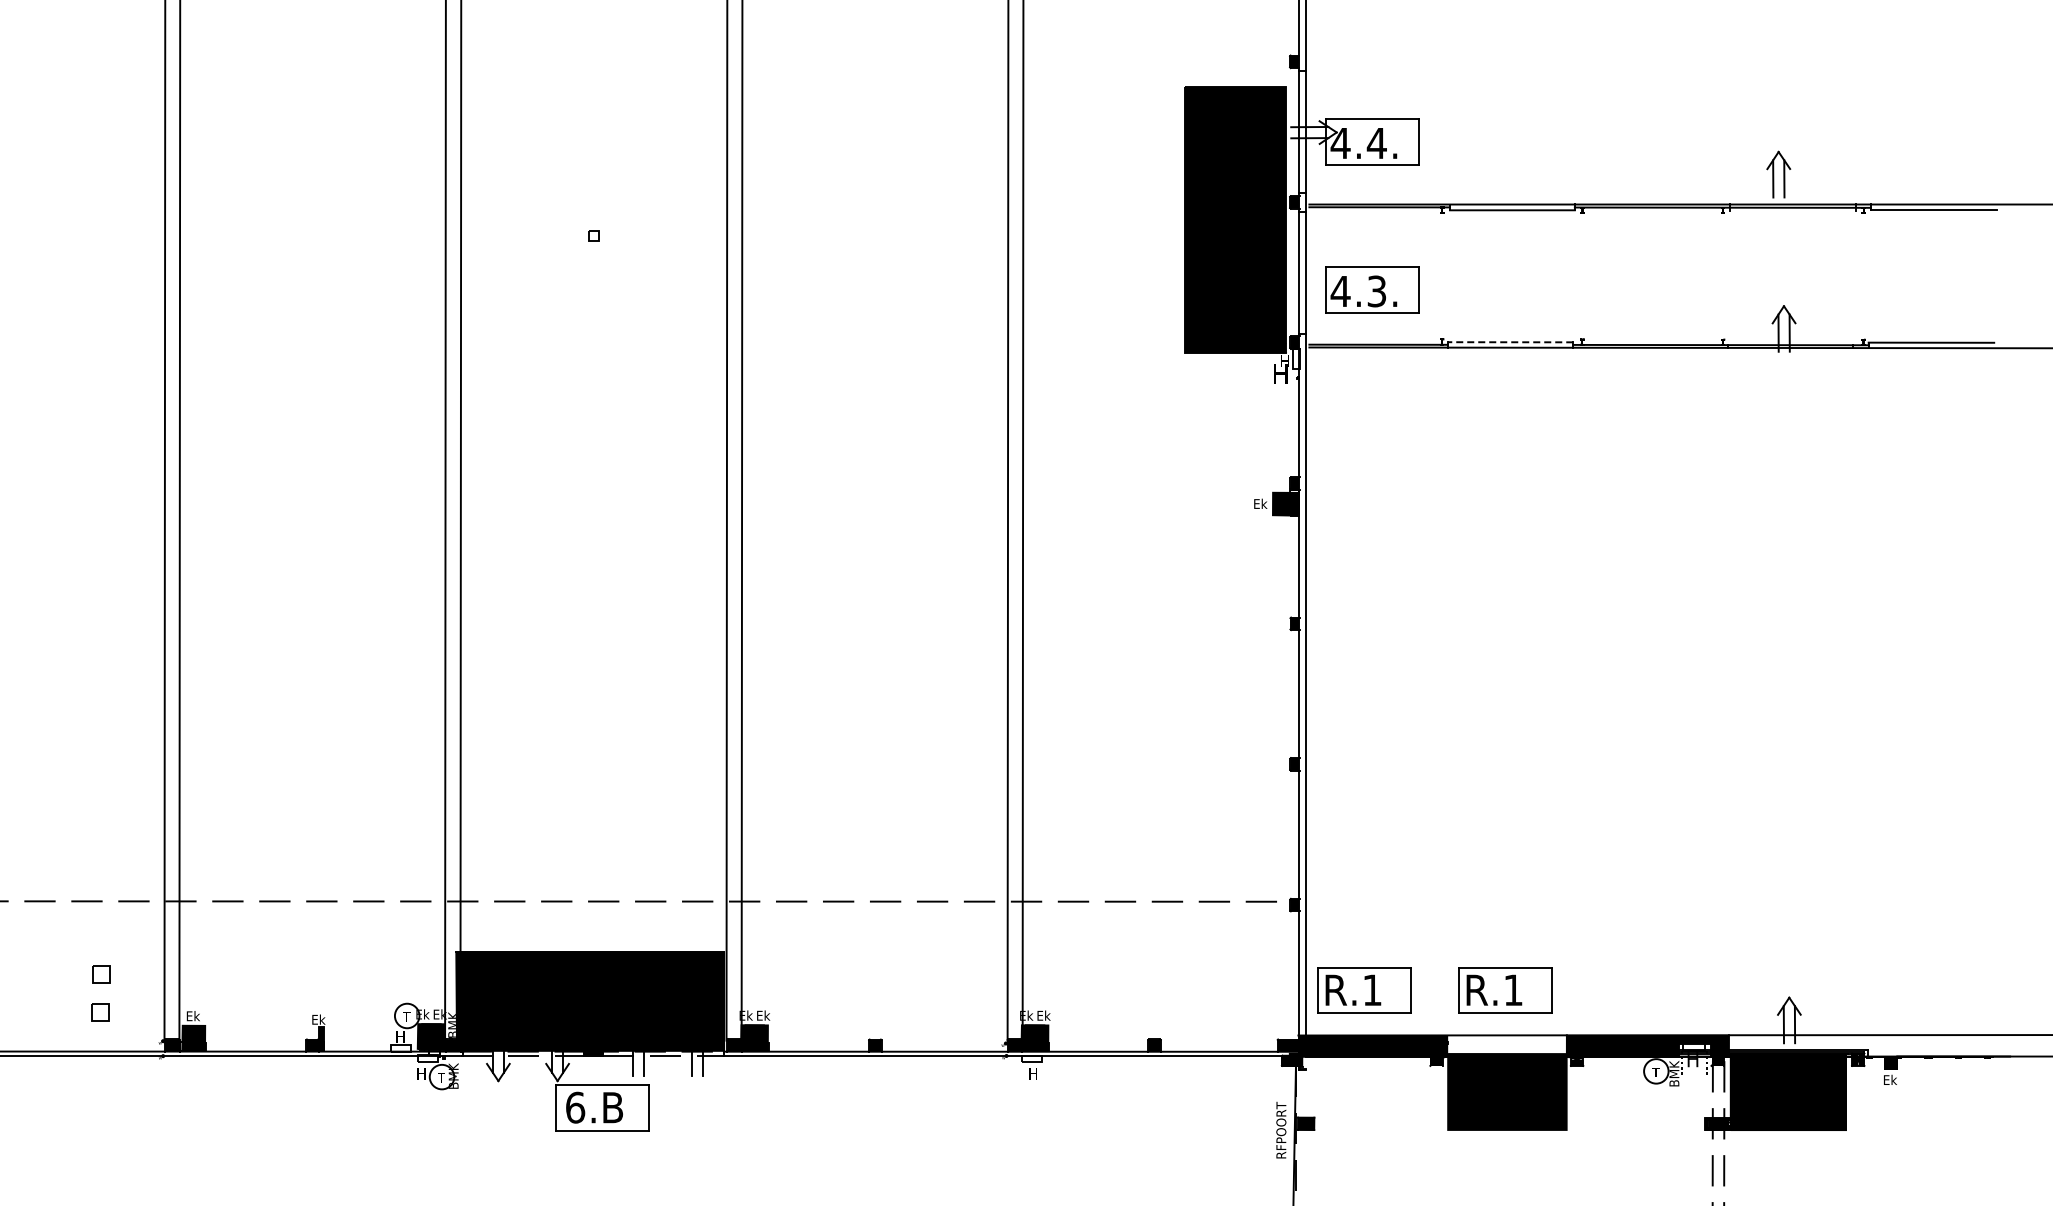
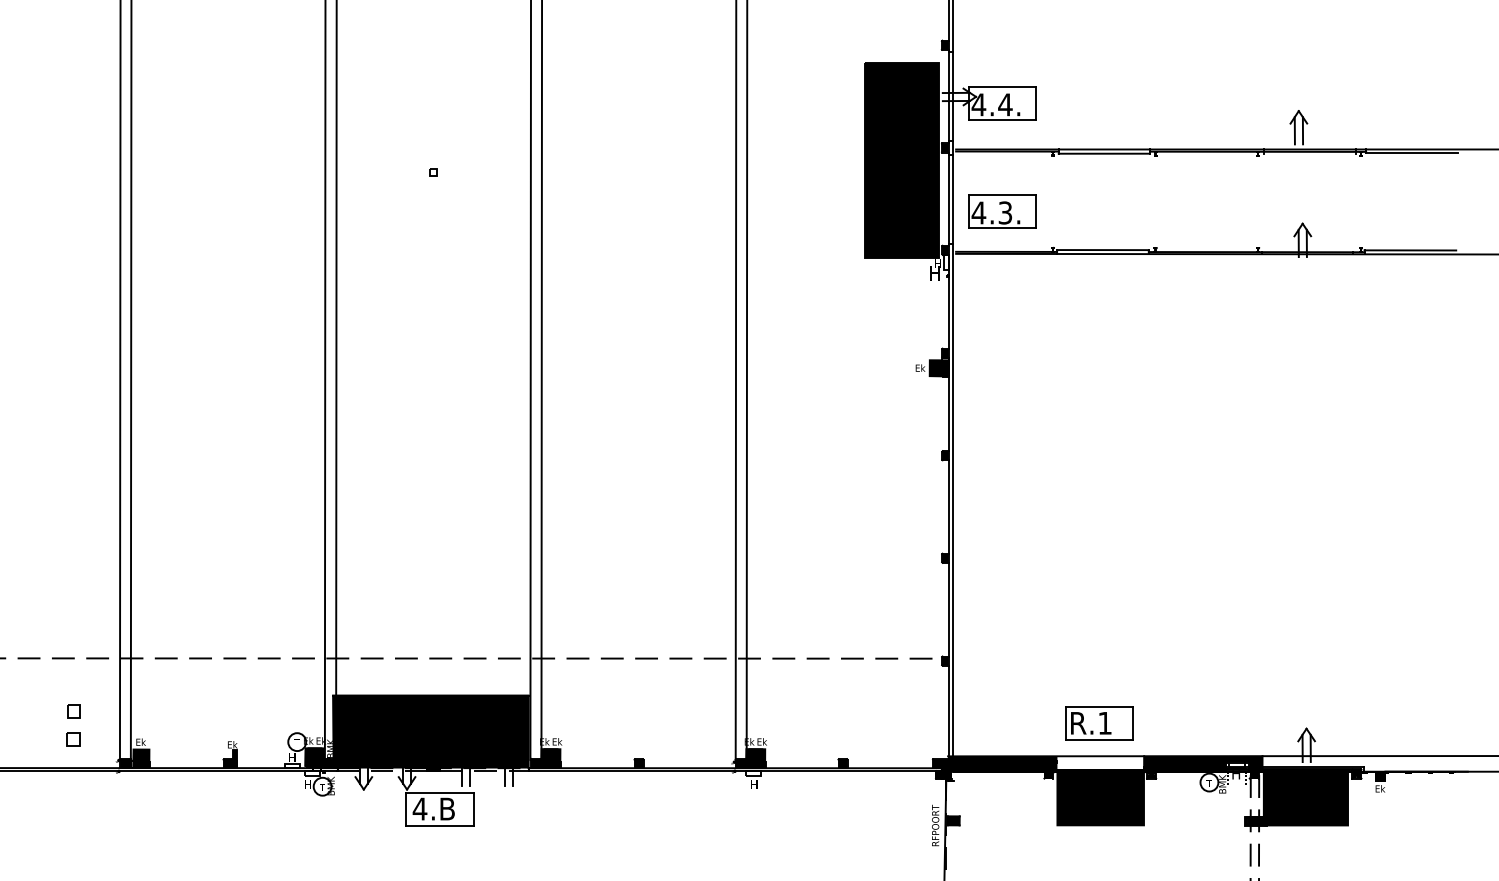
line: (1510, 342) -> (1102, 250), dashed -> solid
part: (1364, 990) -> (996, 723), removed
text: (575, 1107) -> (420, 808), 6.B -> 4.B

